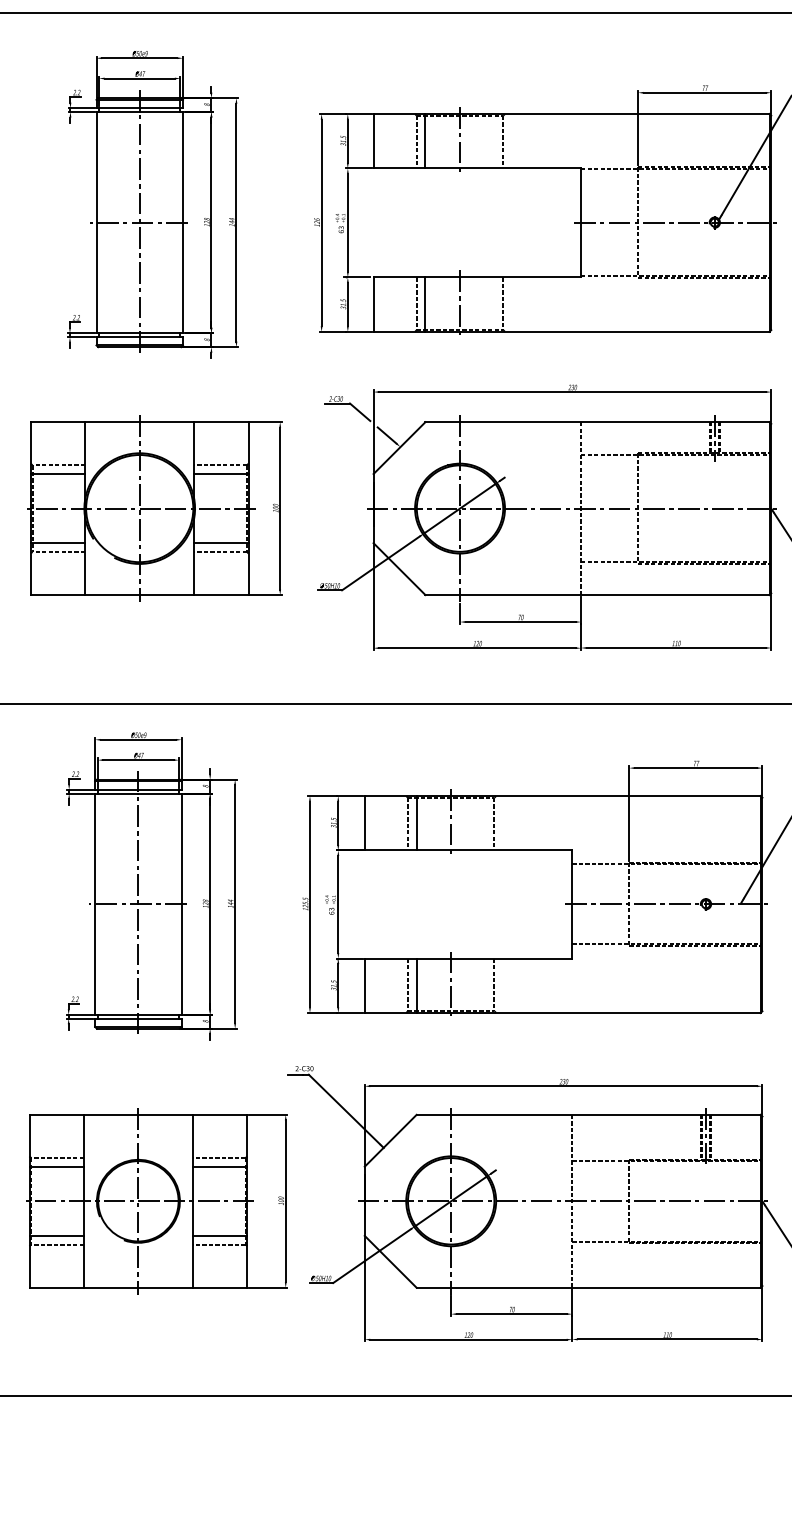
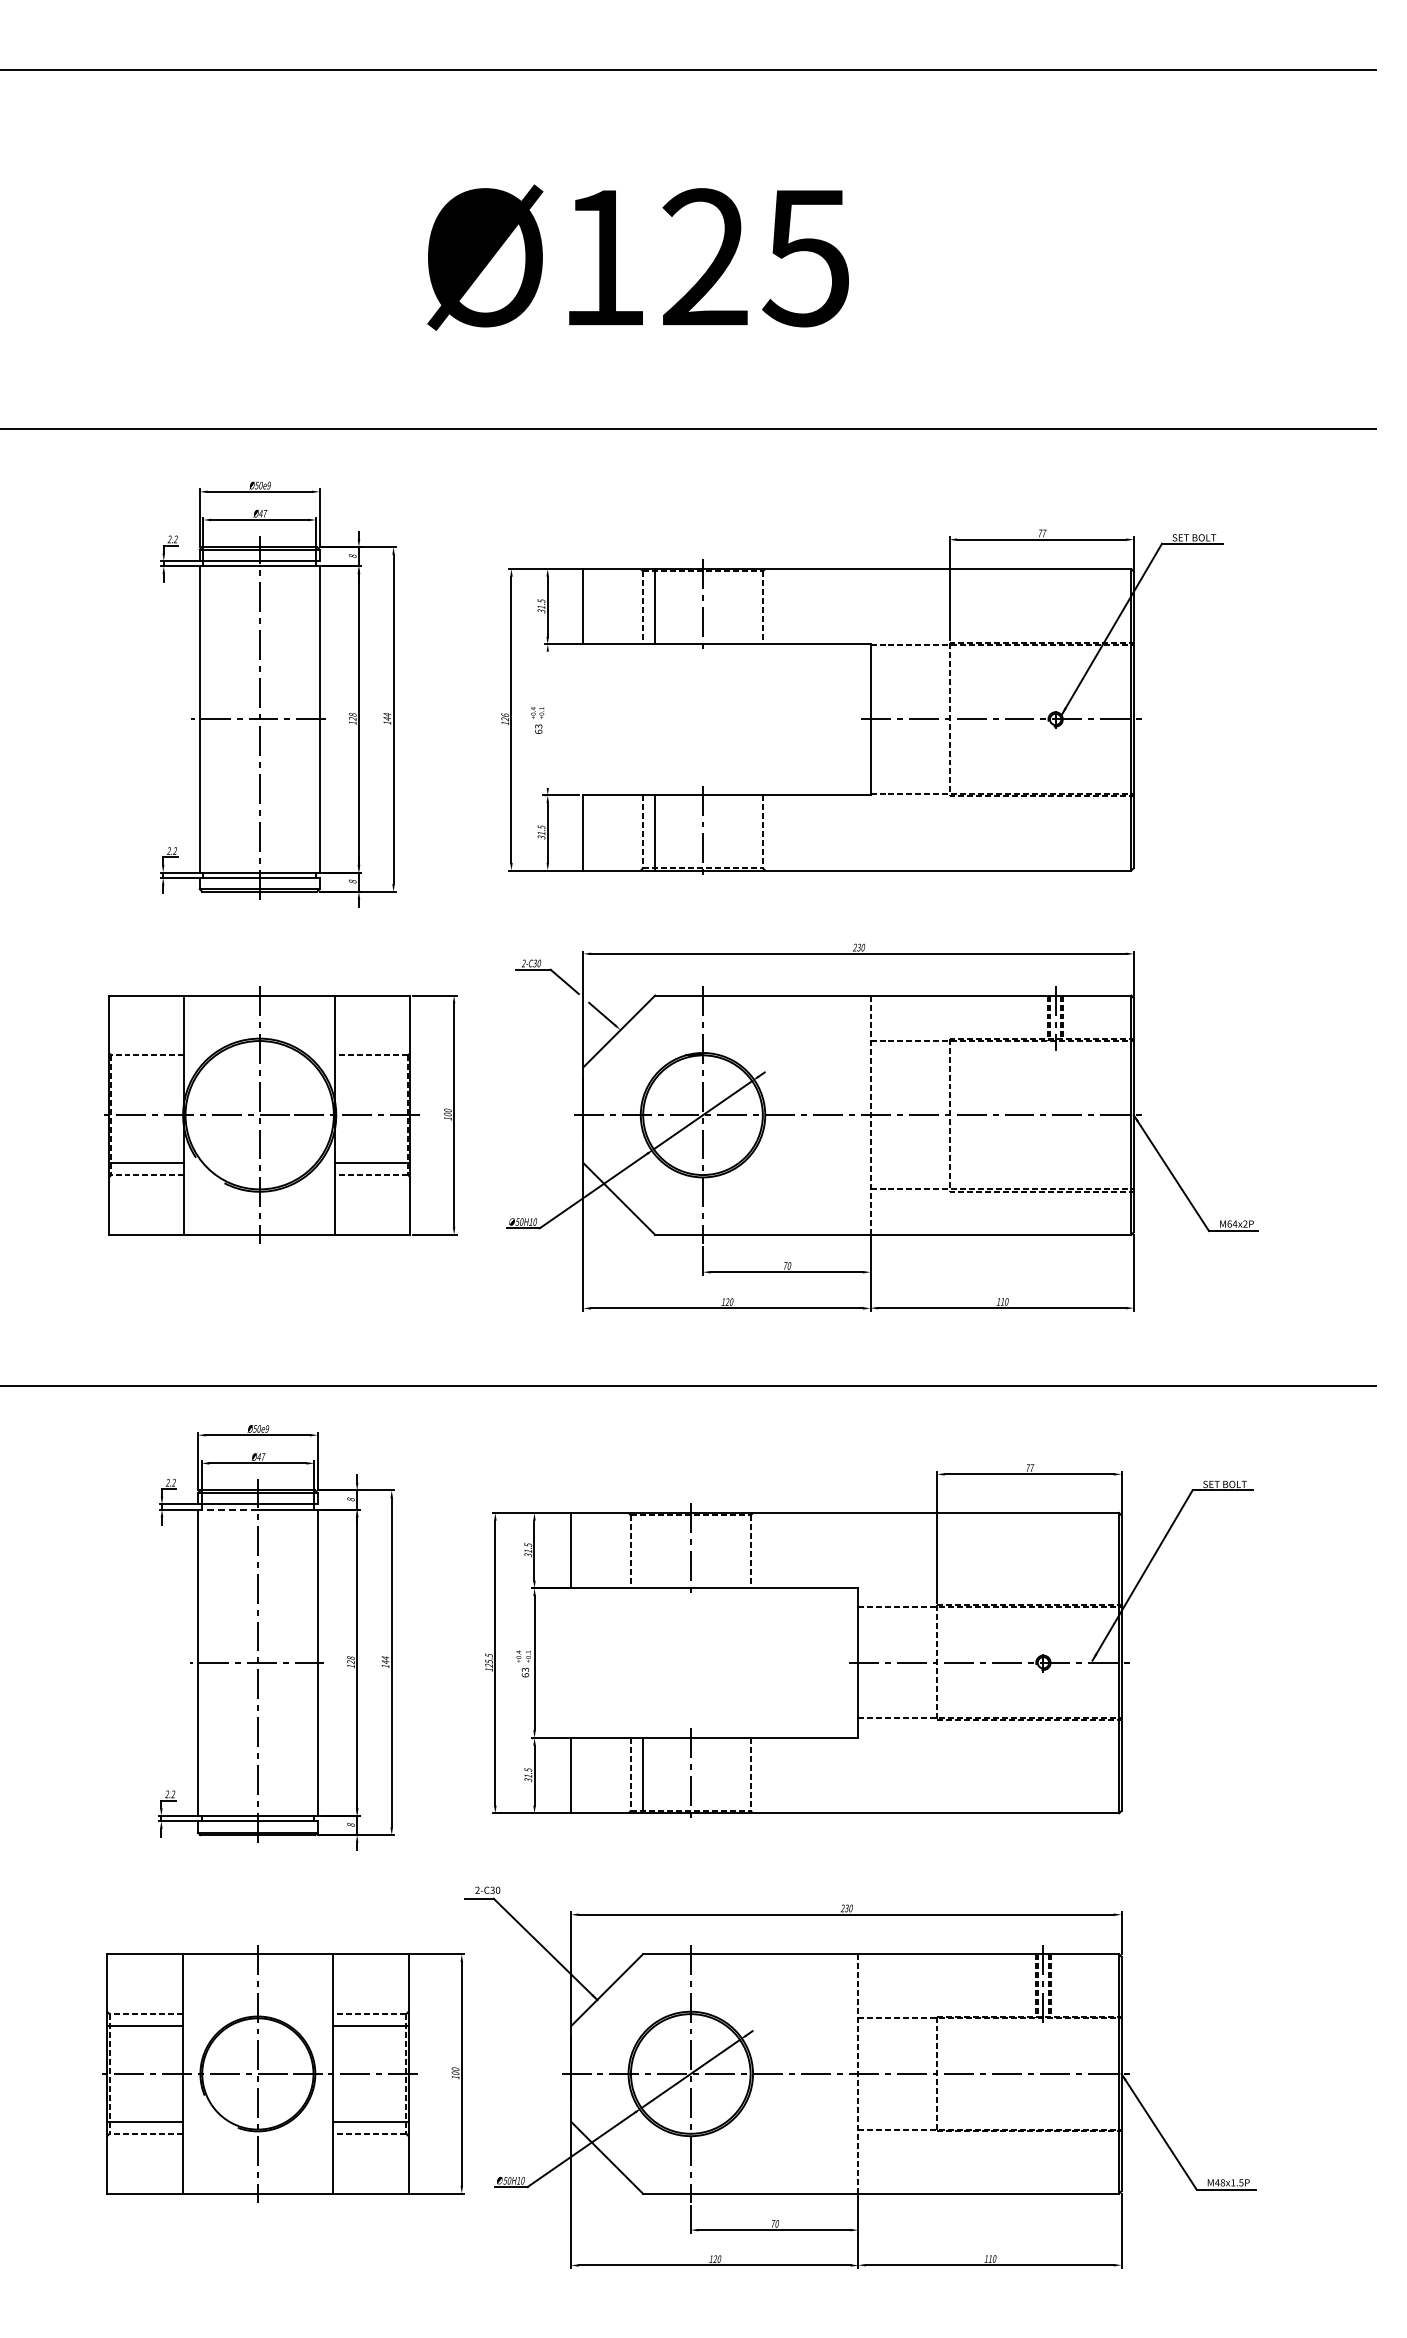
line: (347, 222) -> (547, 719), removed
line: (57, 474) -> (146, 1067), removed
line: (221, 474) -> (372, 1067), removed
line: (116, 793) -> (227, 1509), solid -> dashed
line: (416, 823) -> (642, 1550), removed

